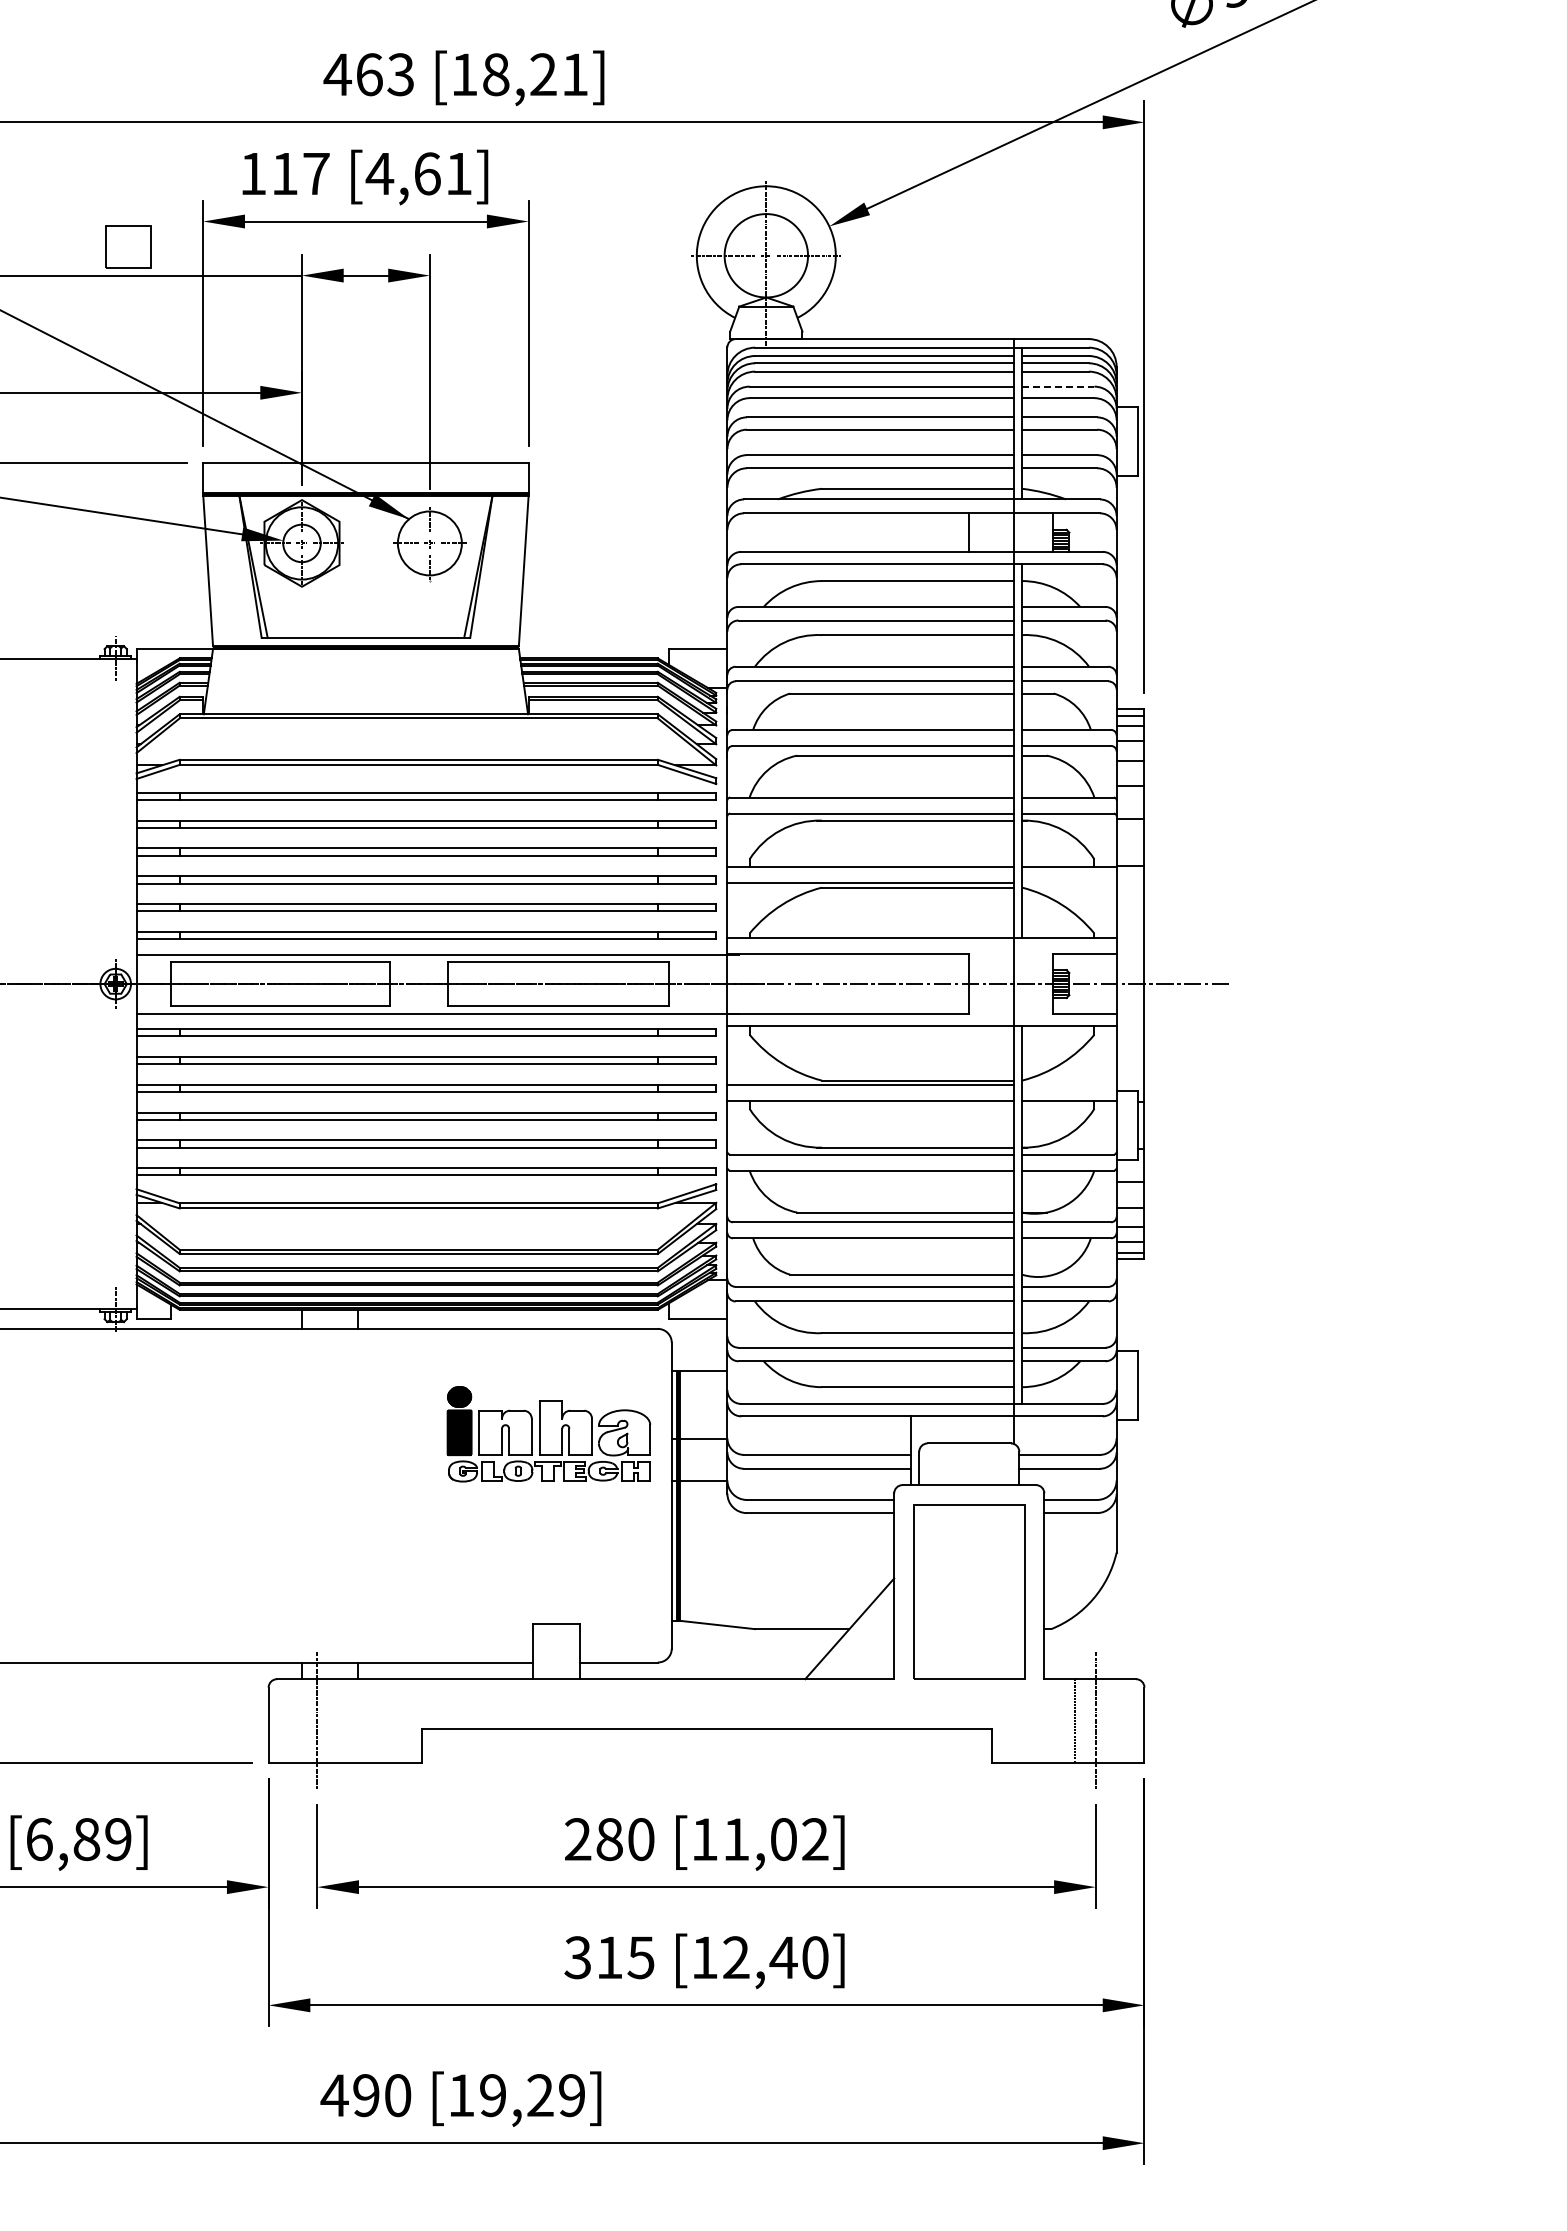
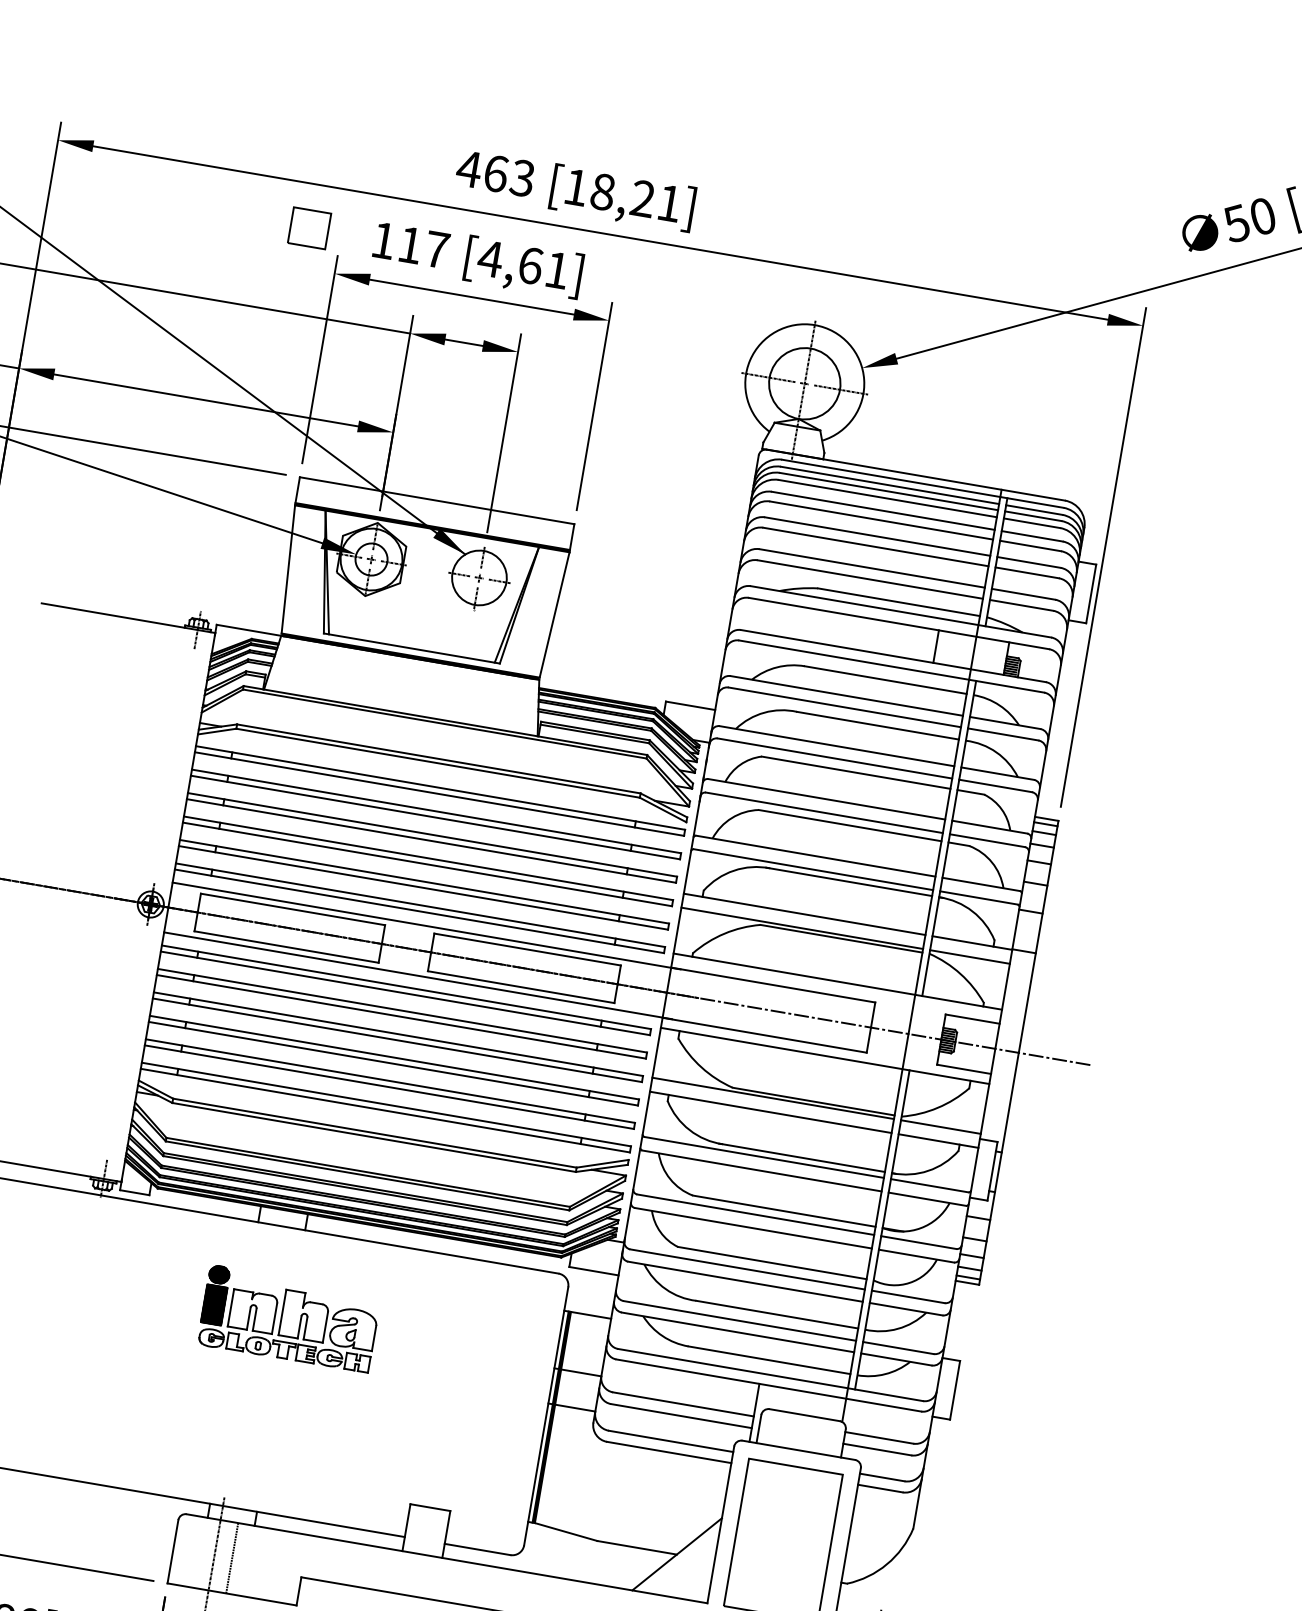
part: (128, 246) -> (309, 227), moved
line: (1058, 386) -> (1032, 536), dashed -> solid
line: (1069, 883) -> (970, 957), added
line: (1069, 1084) -> (941, 1126), added
part: (548, 1434) -> (289, 1319), moved
line: (338, 1720) -> (232, 1557), added

